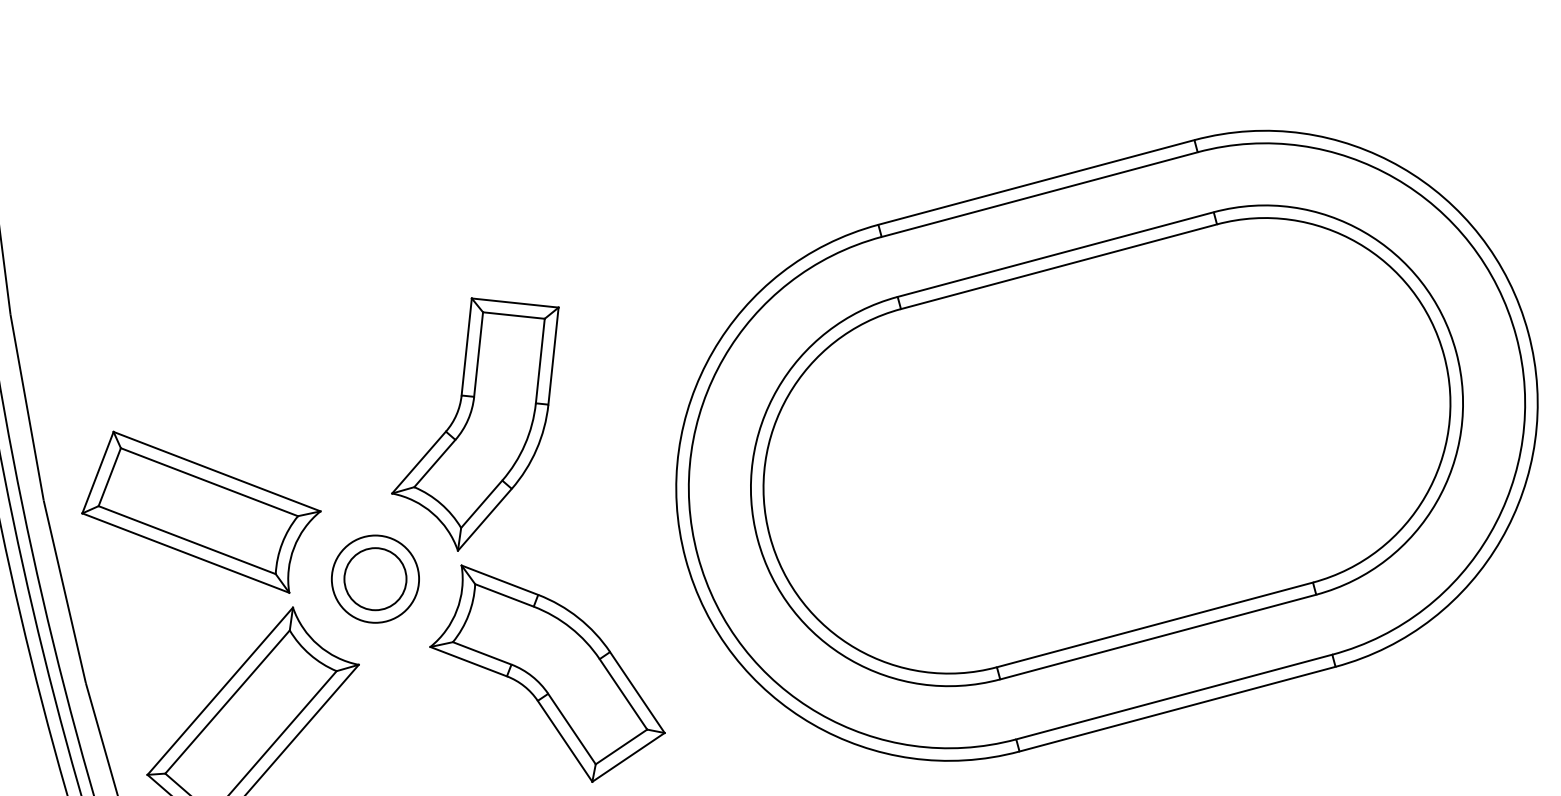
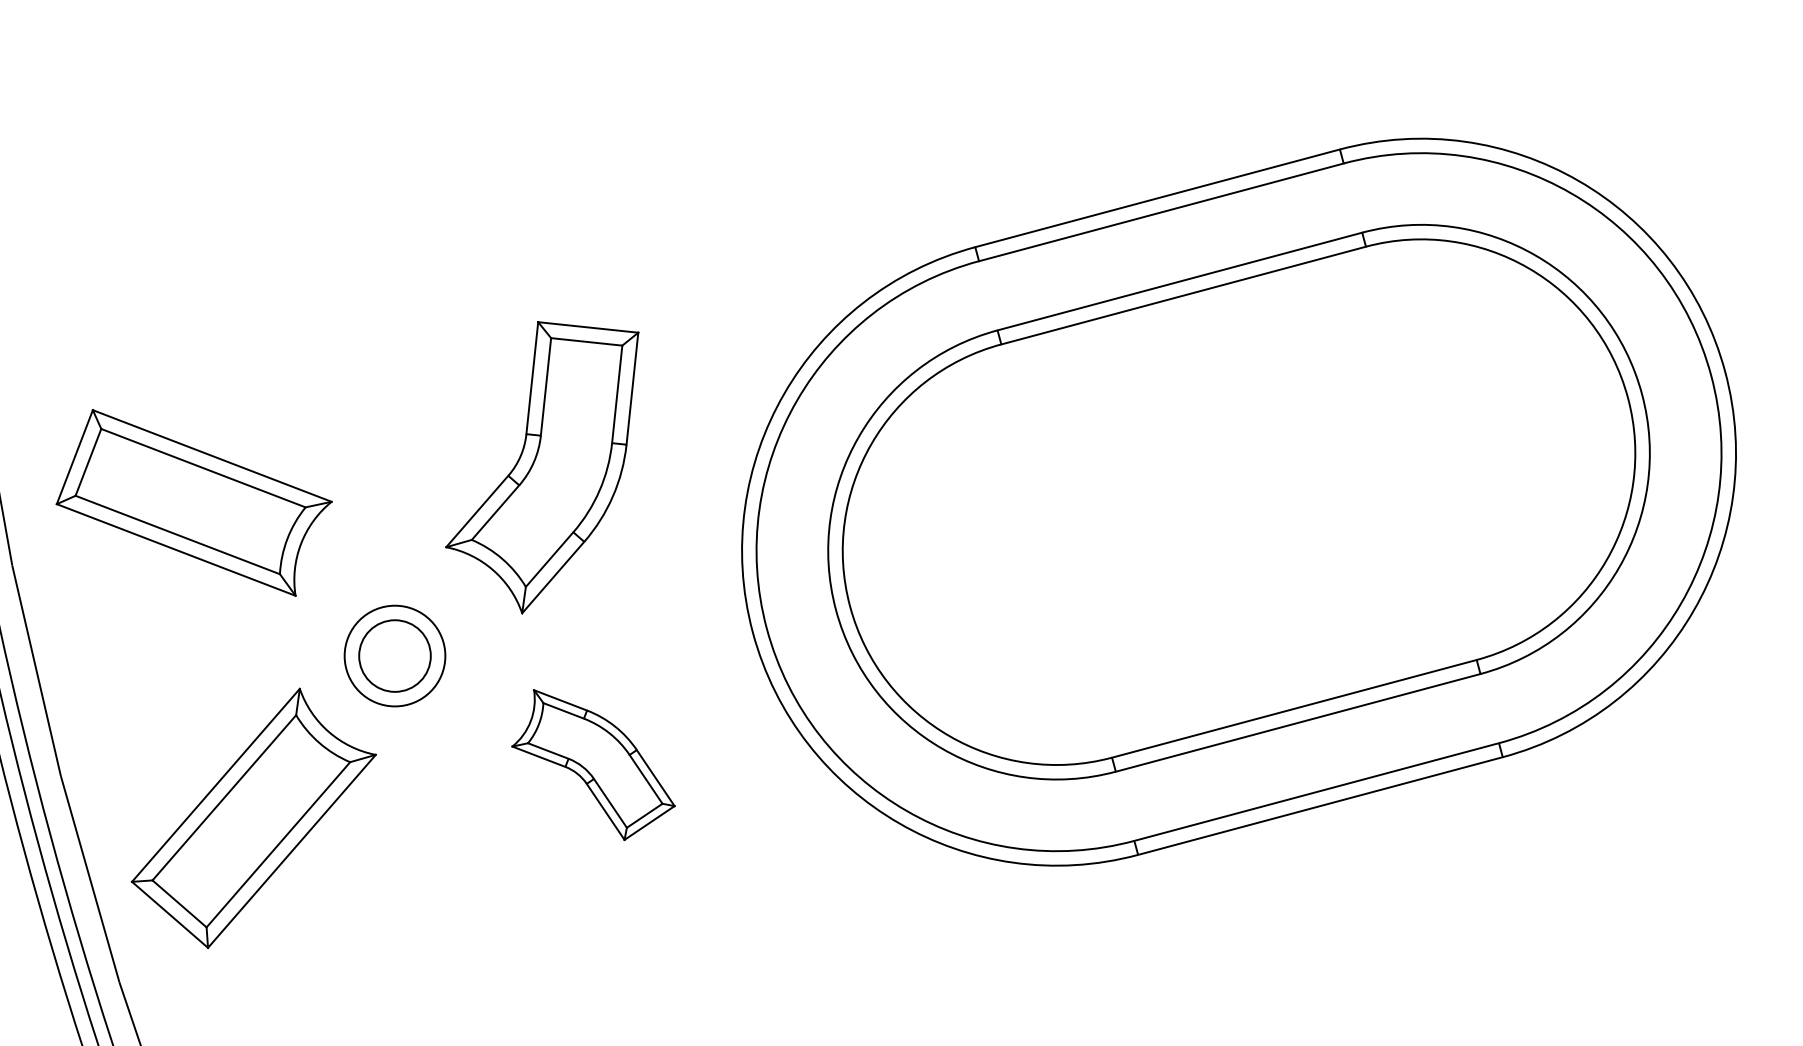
part: (475, 424) -> (542, 467), moved
part: (200, 511) -> (193, 502), moved
part: (547, 673) -> (593, 764), size x0.6

